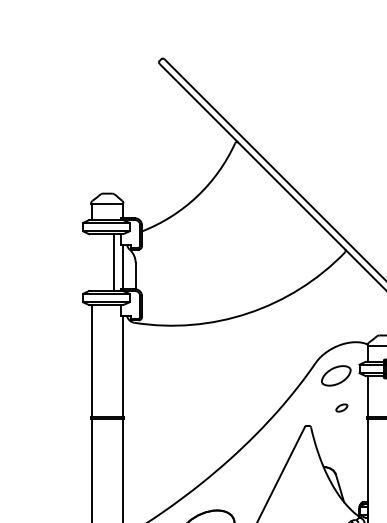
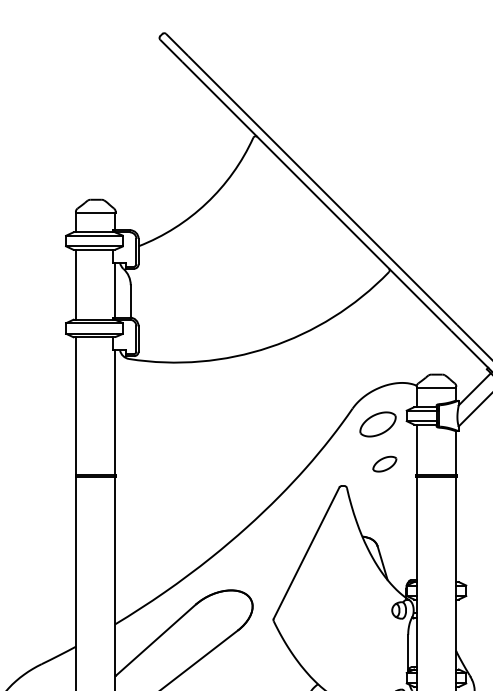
line: (114, 262) -> (76, 284), moved
part: (341, 407) -> (384, 463), size x1.67

